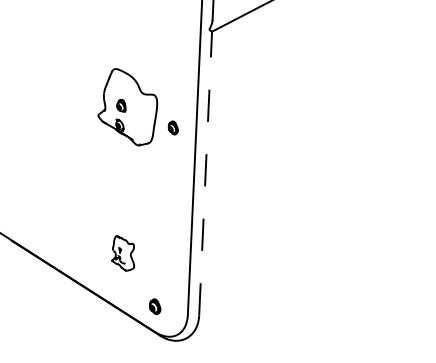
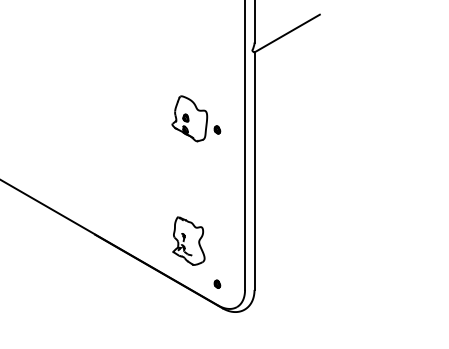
part: (139, 107) -> (196, 118), size x0.71
line: (205, 173) -> (254, 171), dashed -> solid
part: (123, 252) -> (188, 240), size x1.67
part: (155, 305) -> (217, 283), size x0.62

